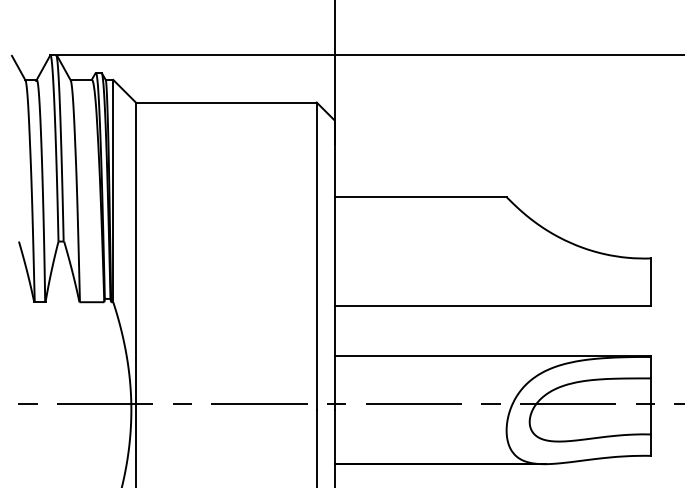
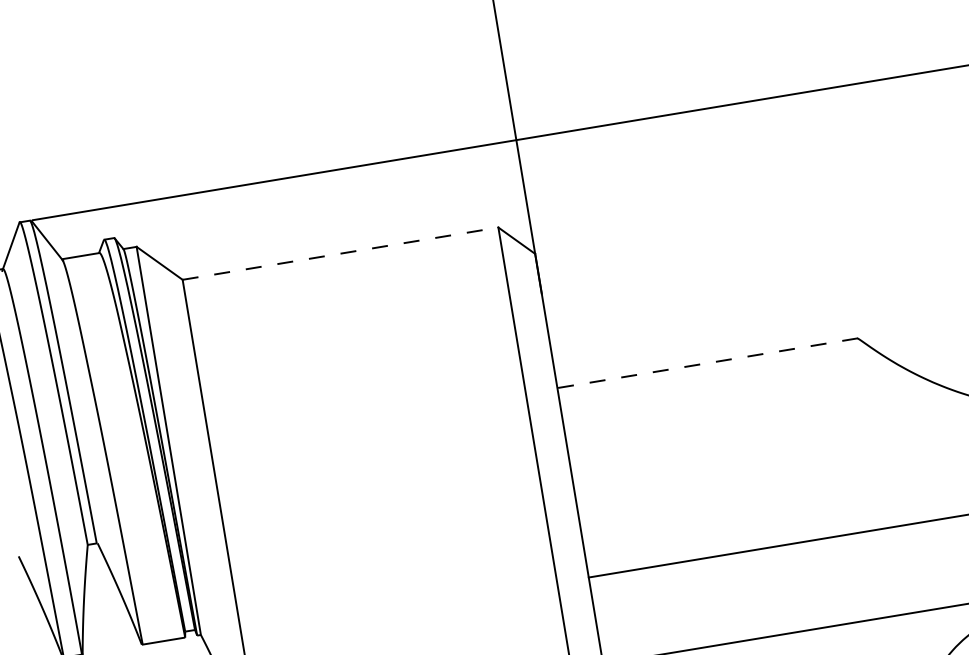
line: (226, 102) -> (340, 253), solid -> dashed
line: (420, 197) -> (706, 363), solid -> dashed

